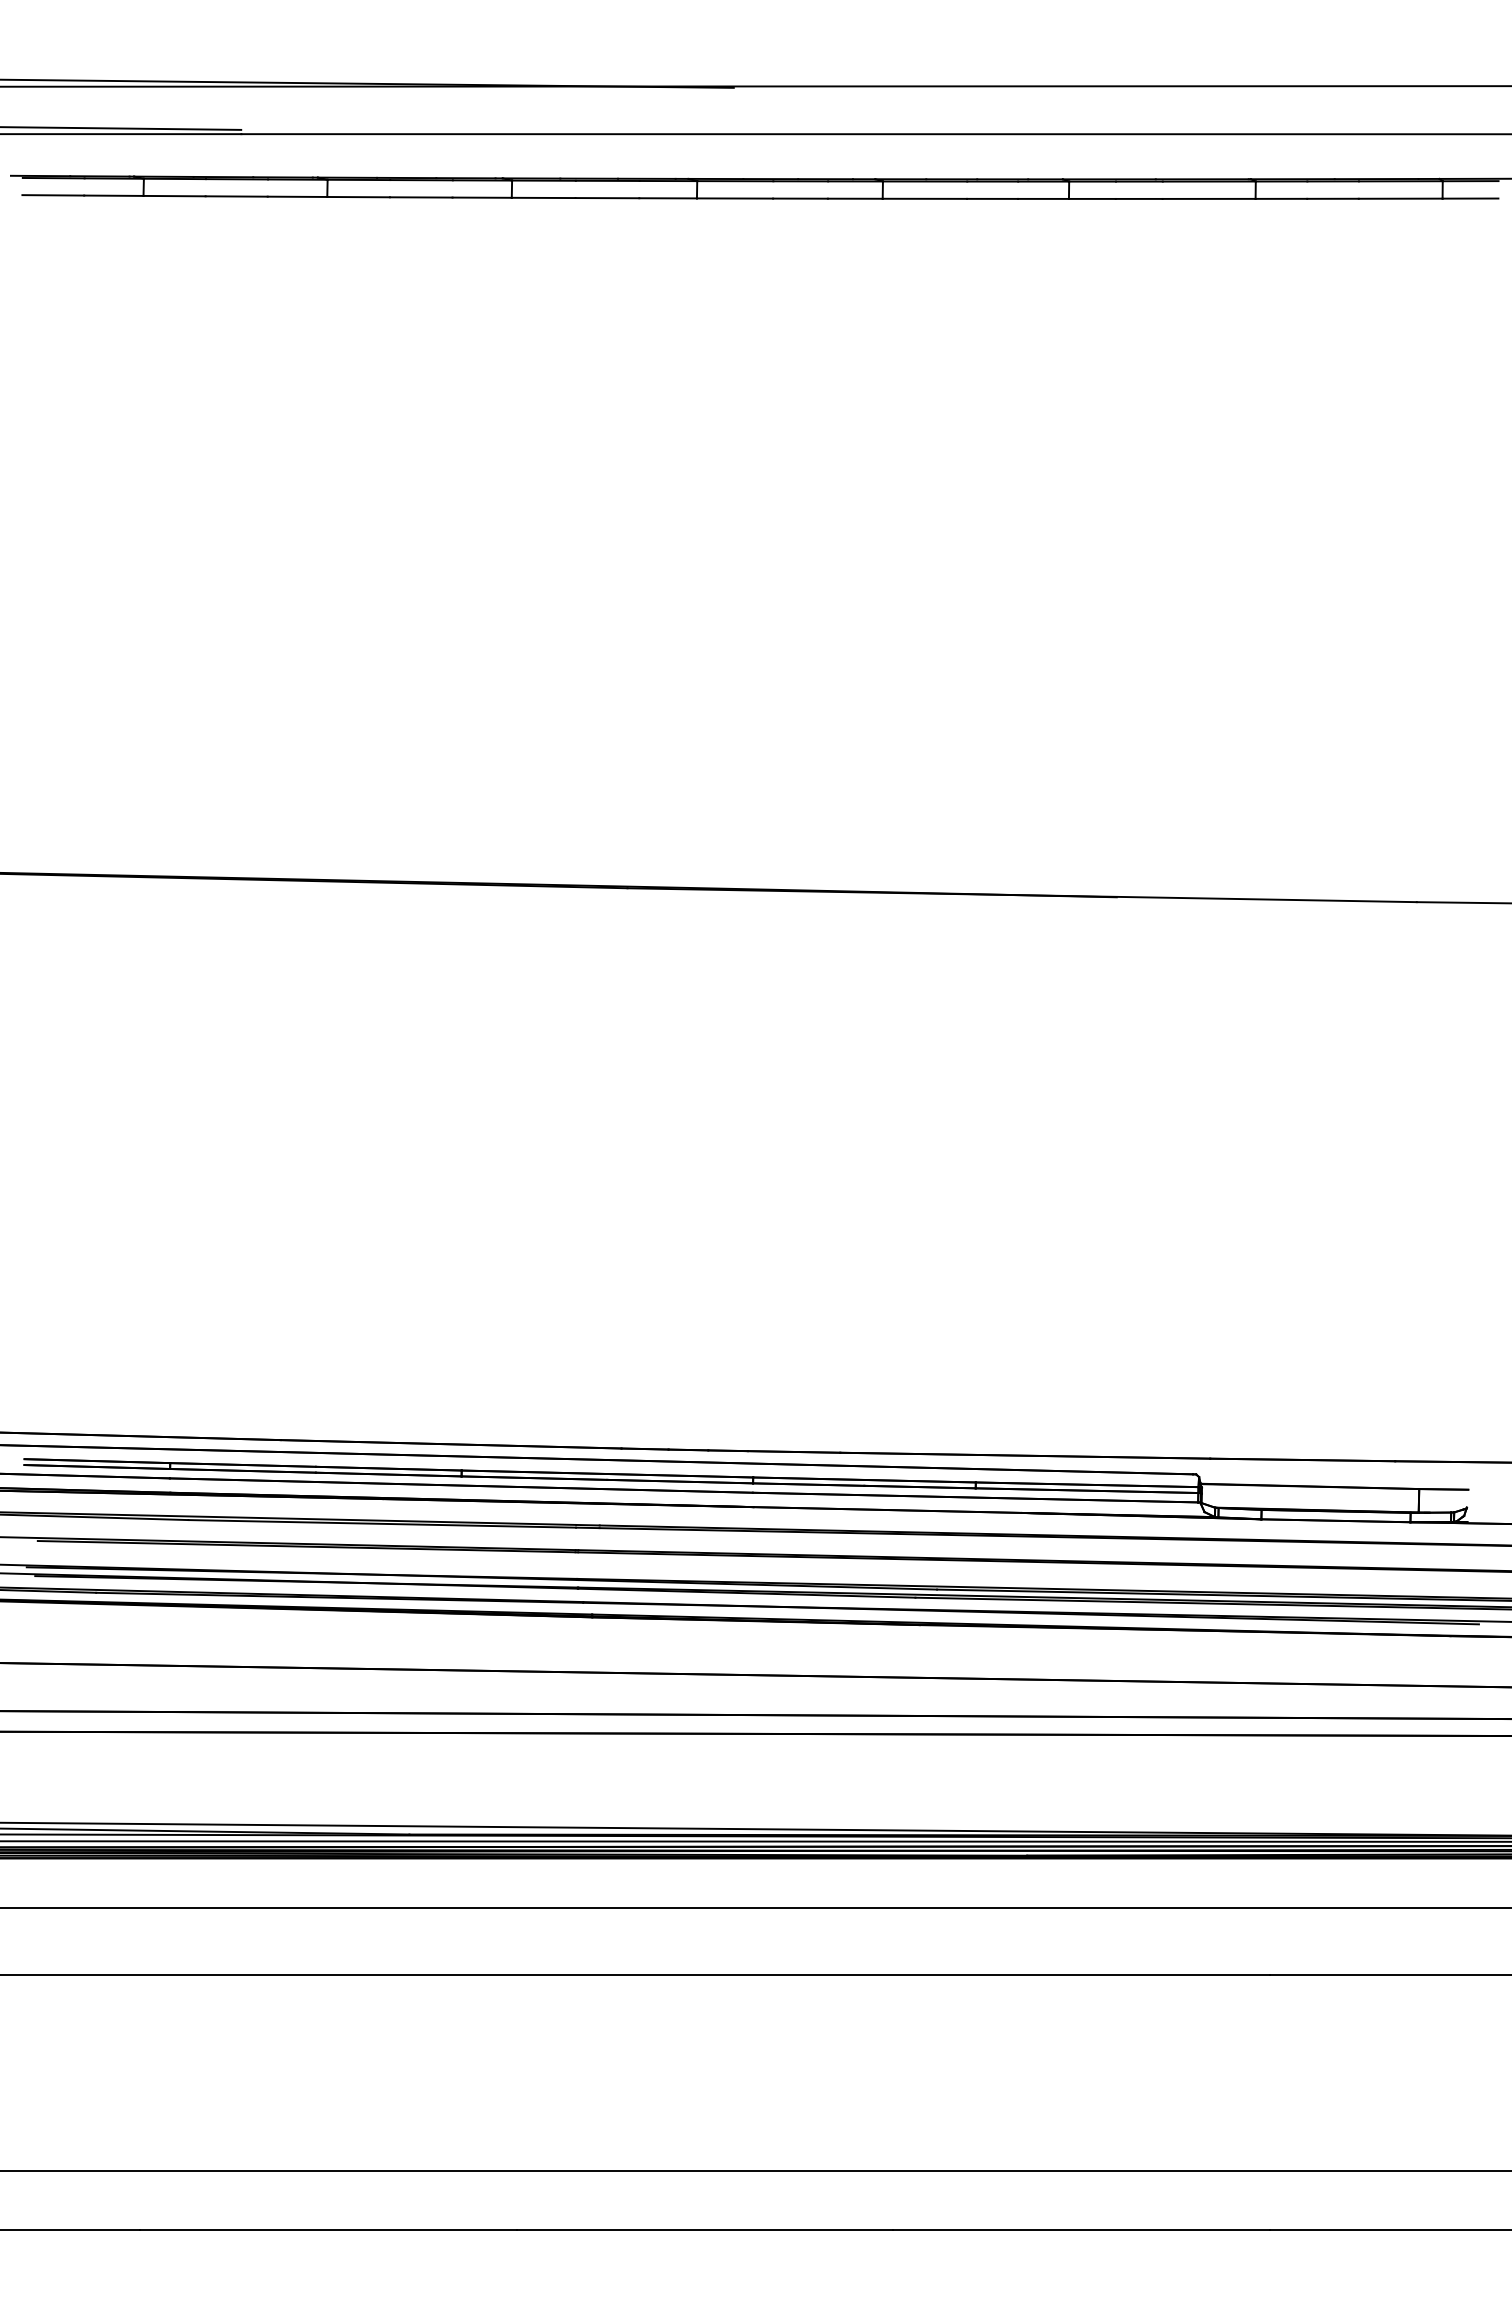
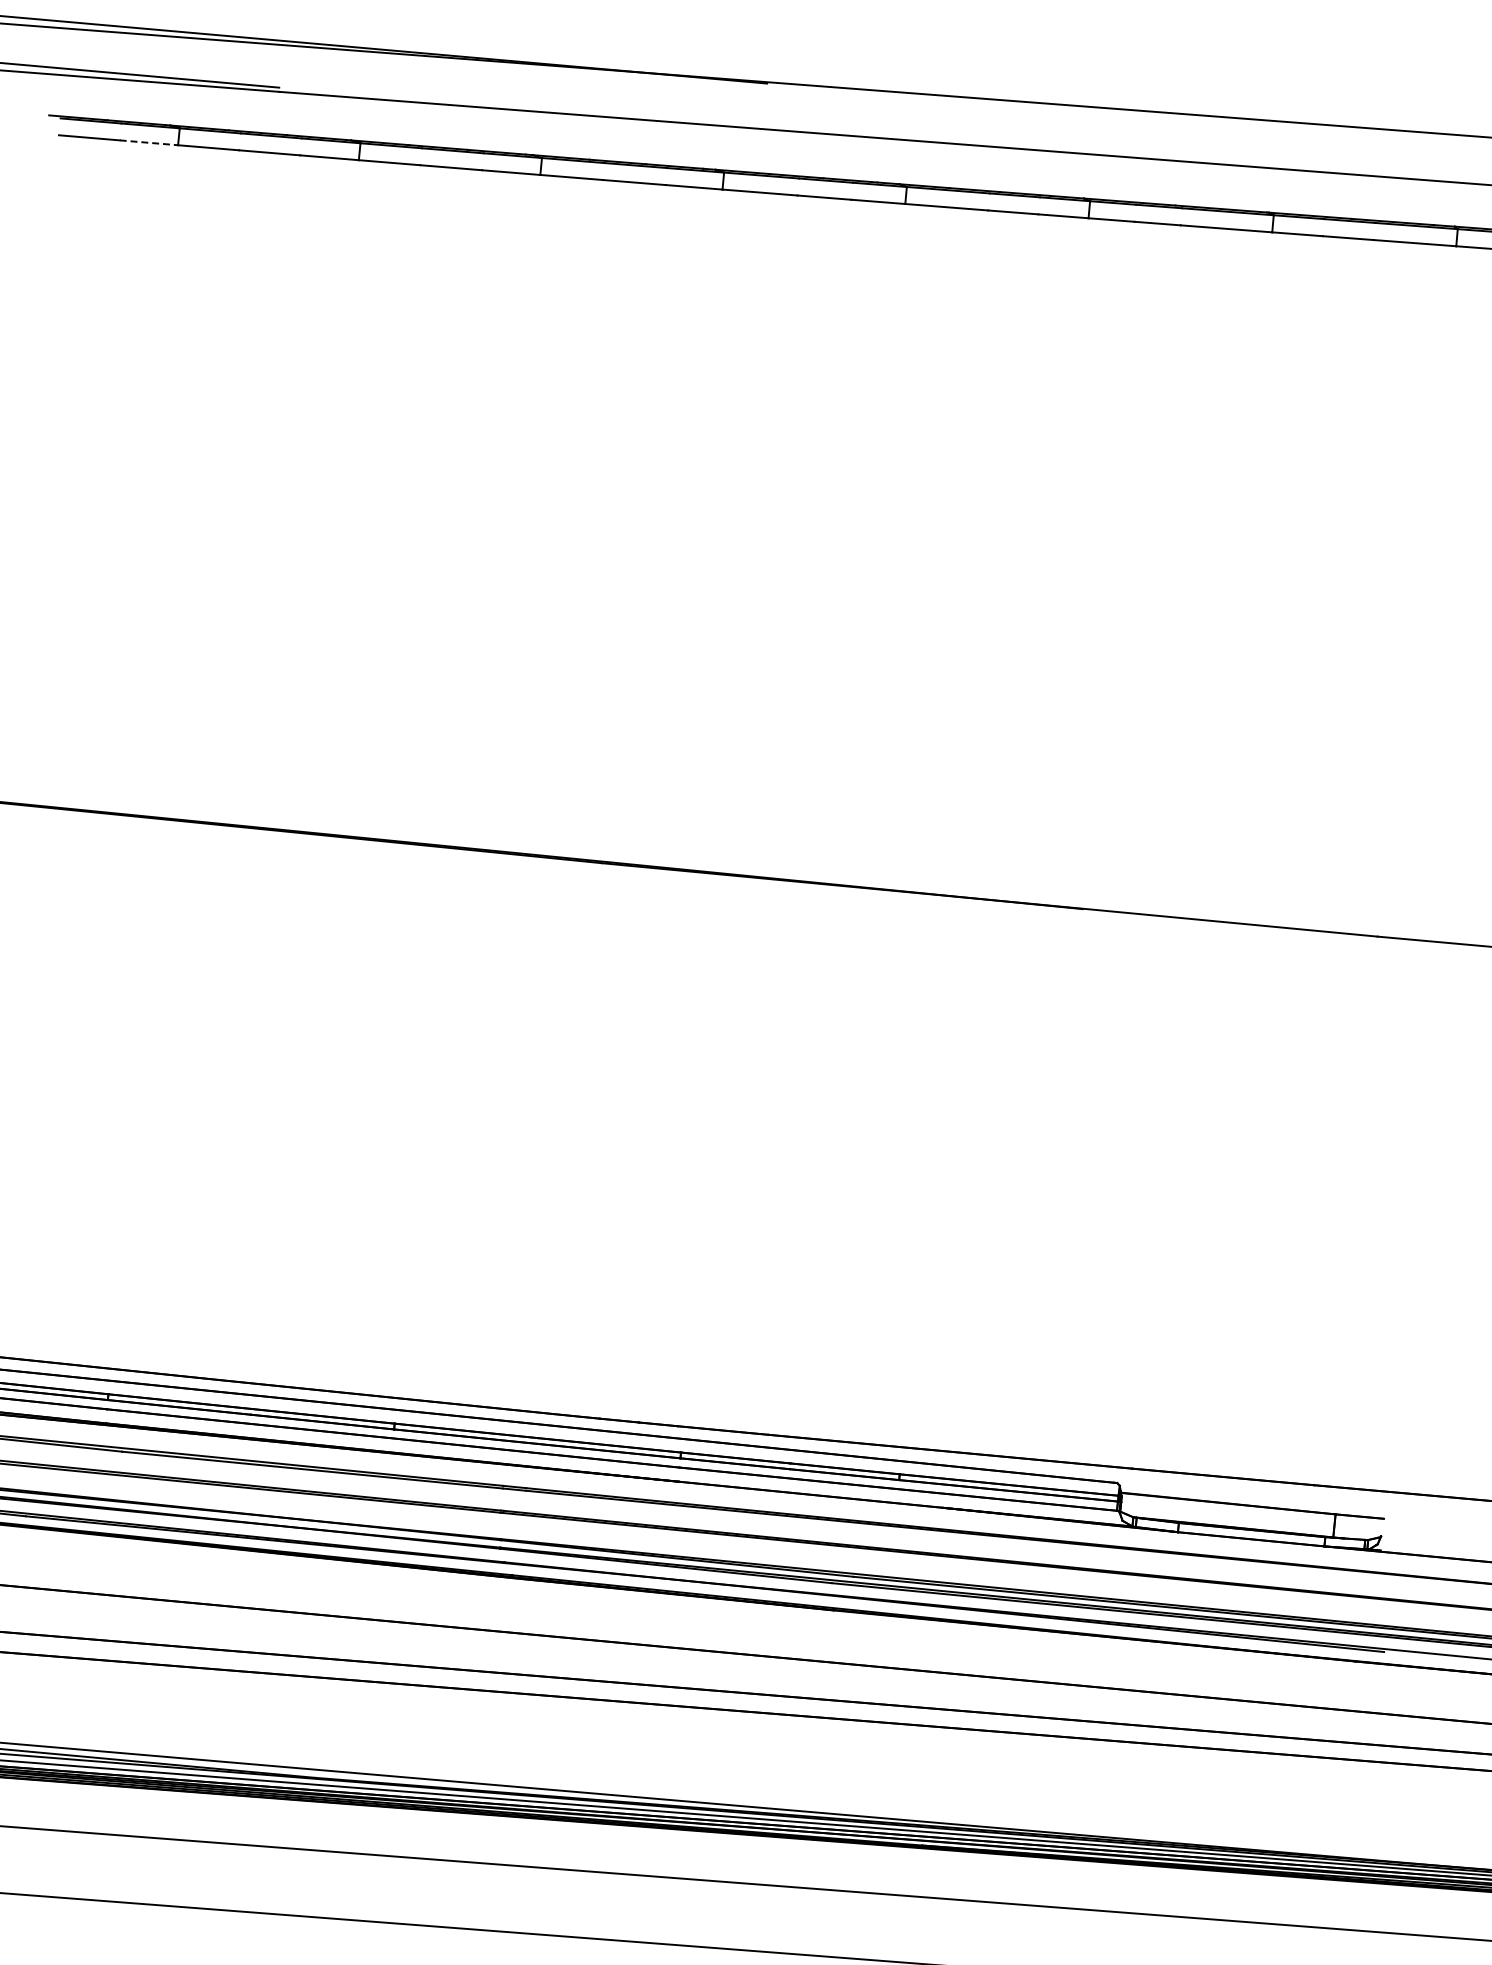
line: (113, 195) -> (148, 142), solid -> dashed

